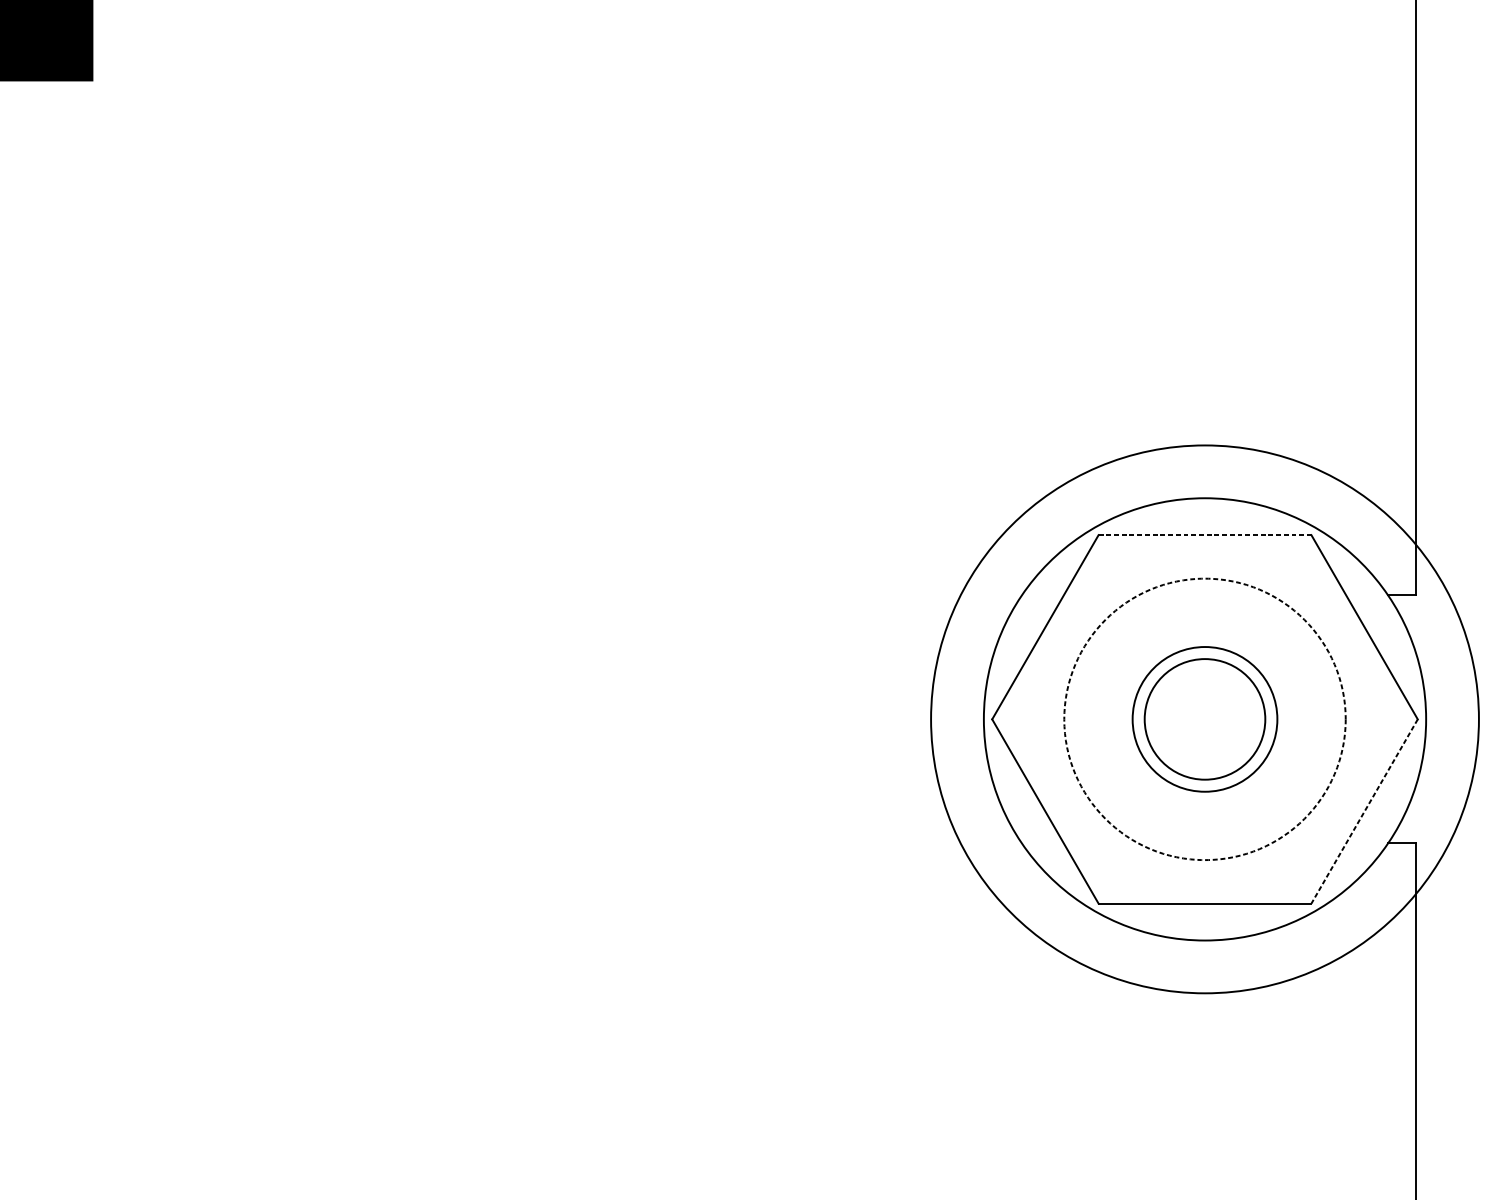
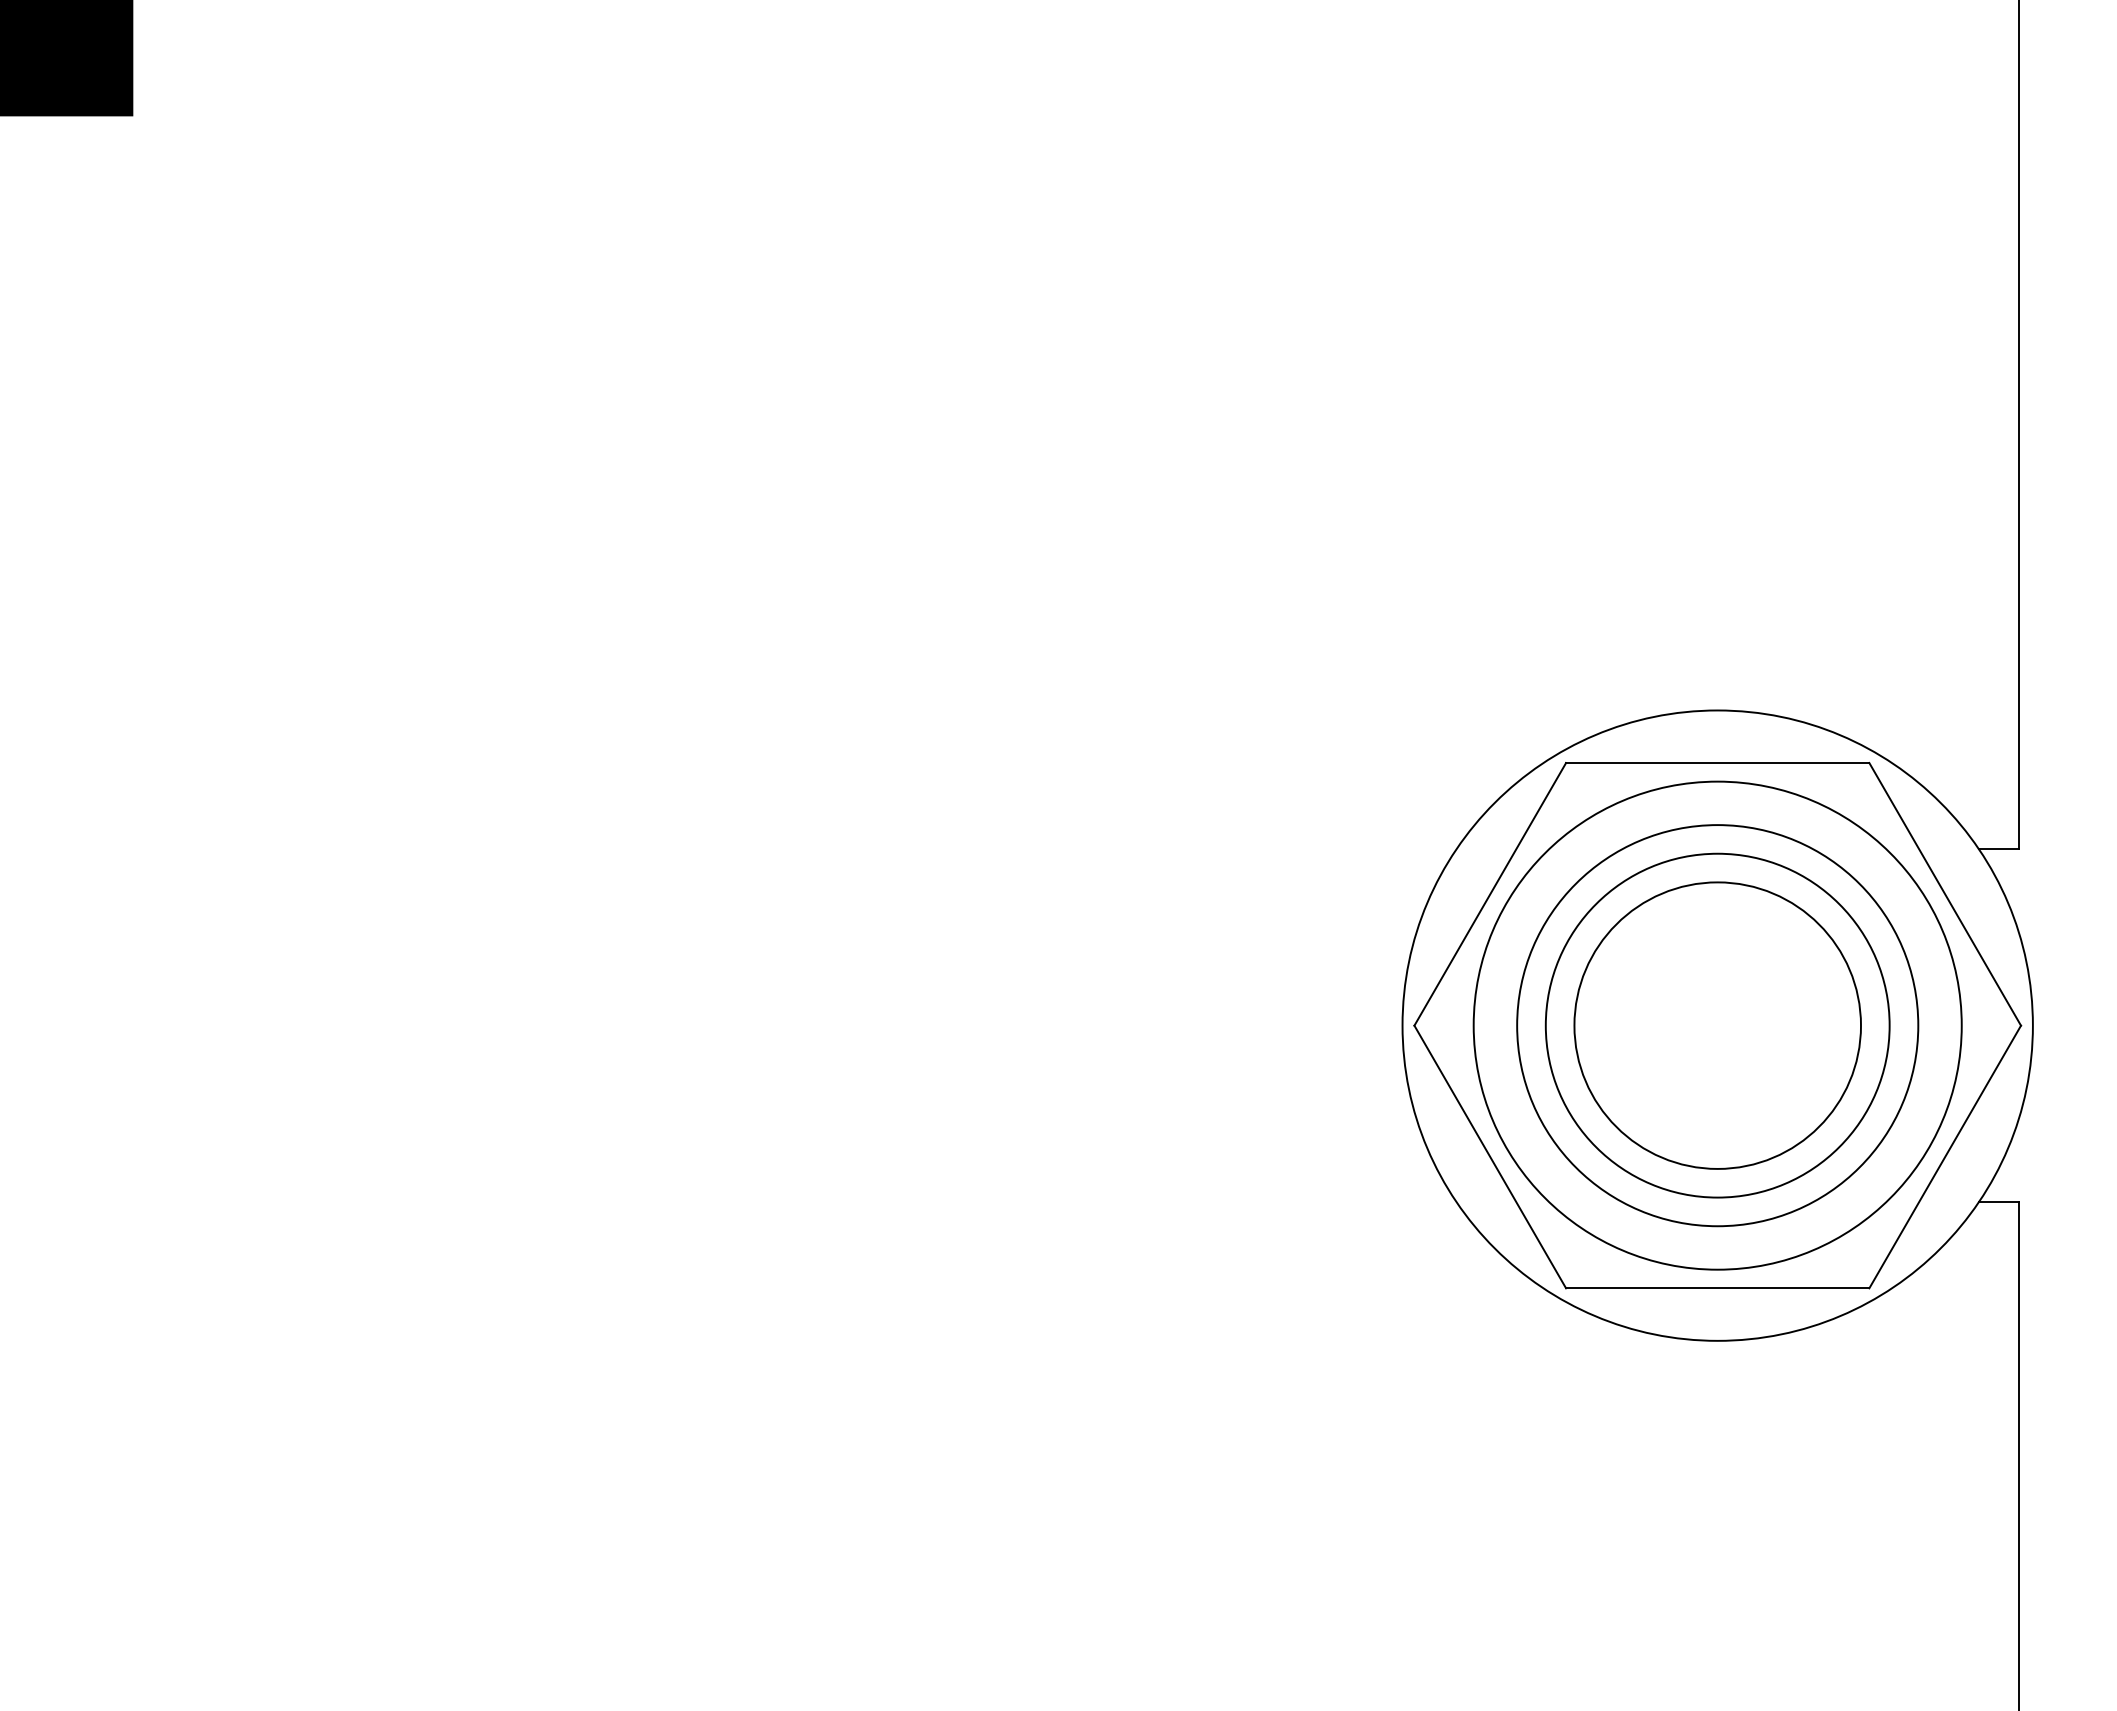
line: (1204, 535) -> (1717, 763), dashed -> solid
circle: (1204, 719) -> (1717, 1025), dashed -> solid
circle: (1204, 719) -> (1717, 1025), size x0.62
circle: (1204, 719) -> (1717, 1025), size x1.67
circle: (1204, 719) -> (1717, 1025), size x1.67
line: (1364, 811) -> (1945, 1157), dashed -> solid

